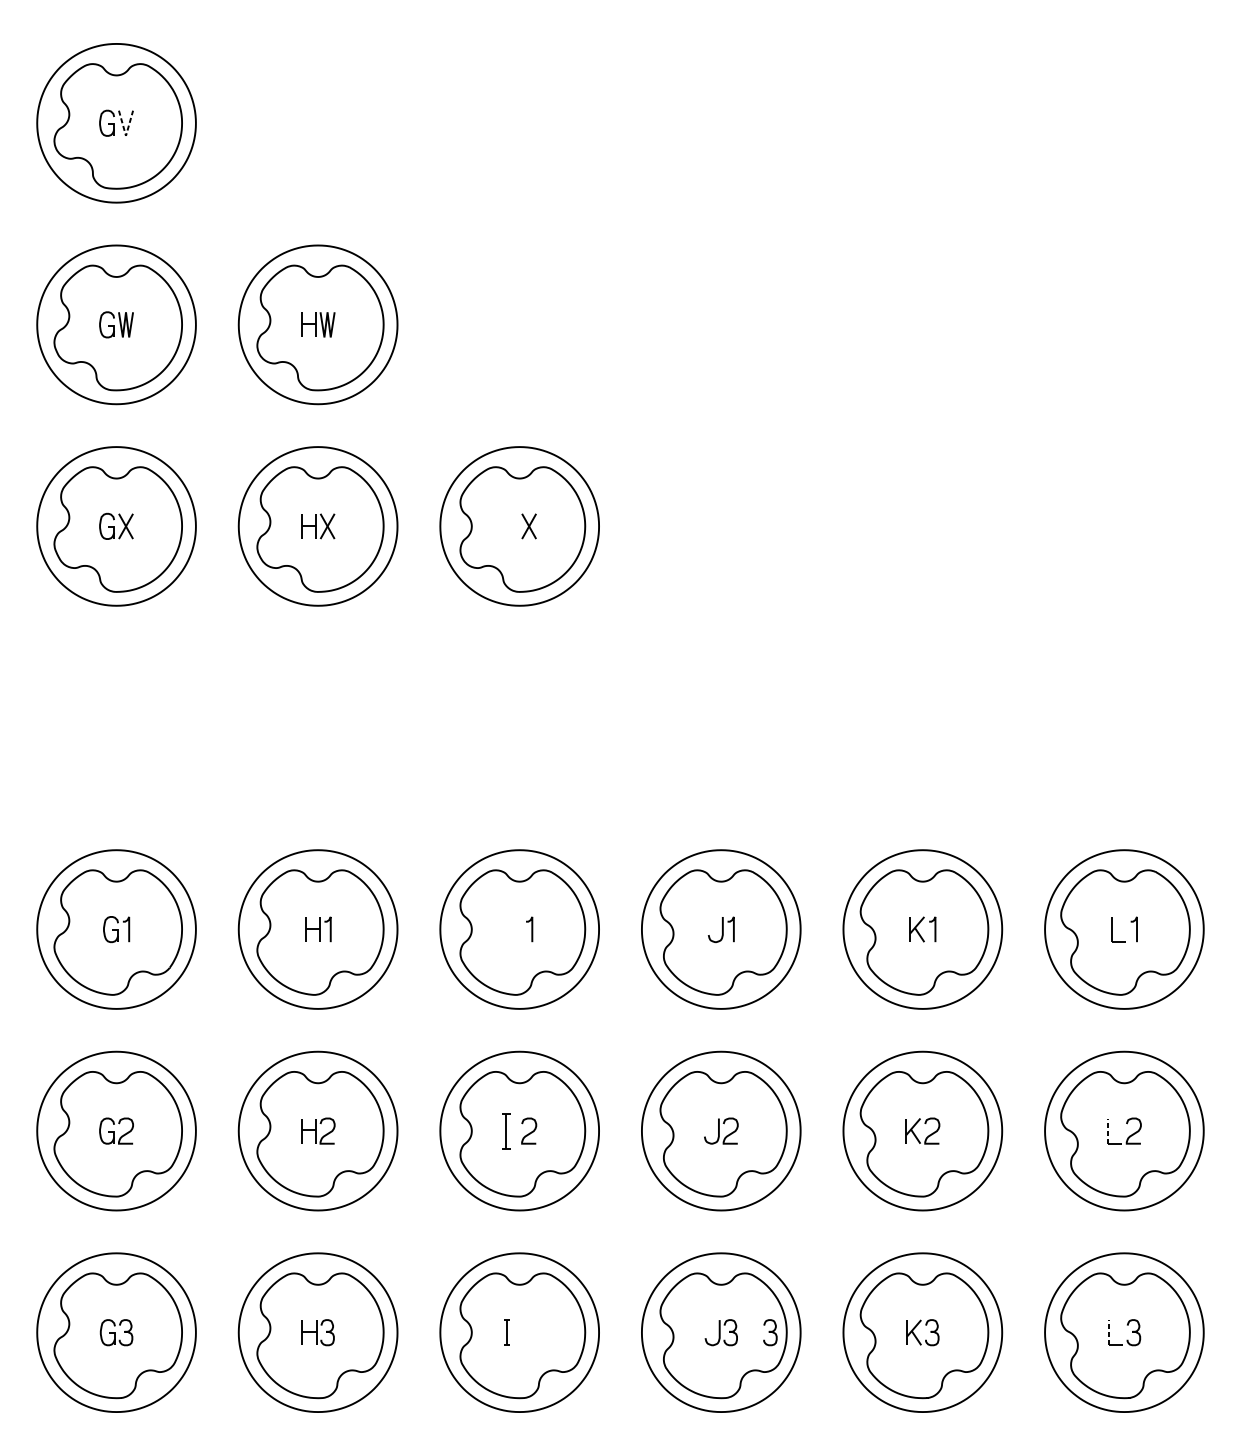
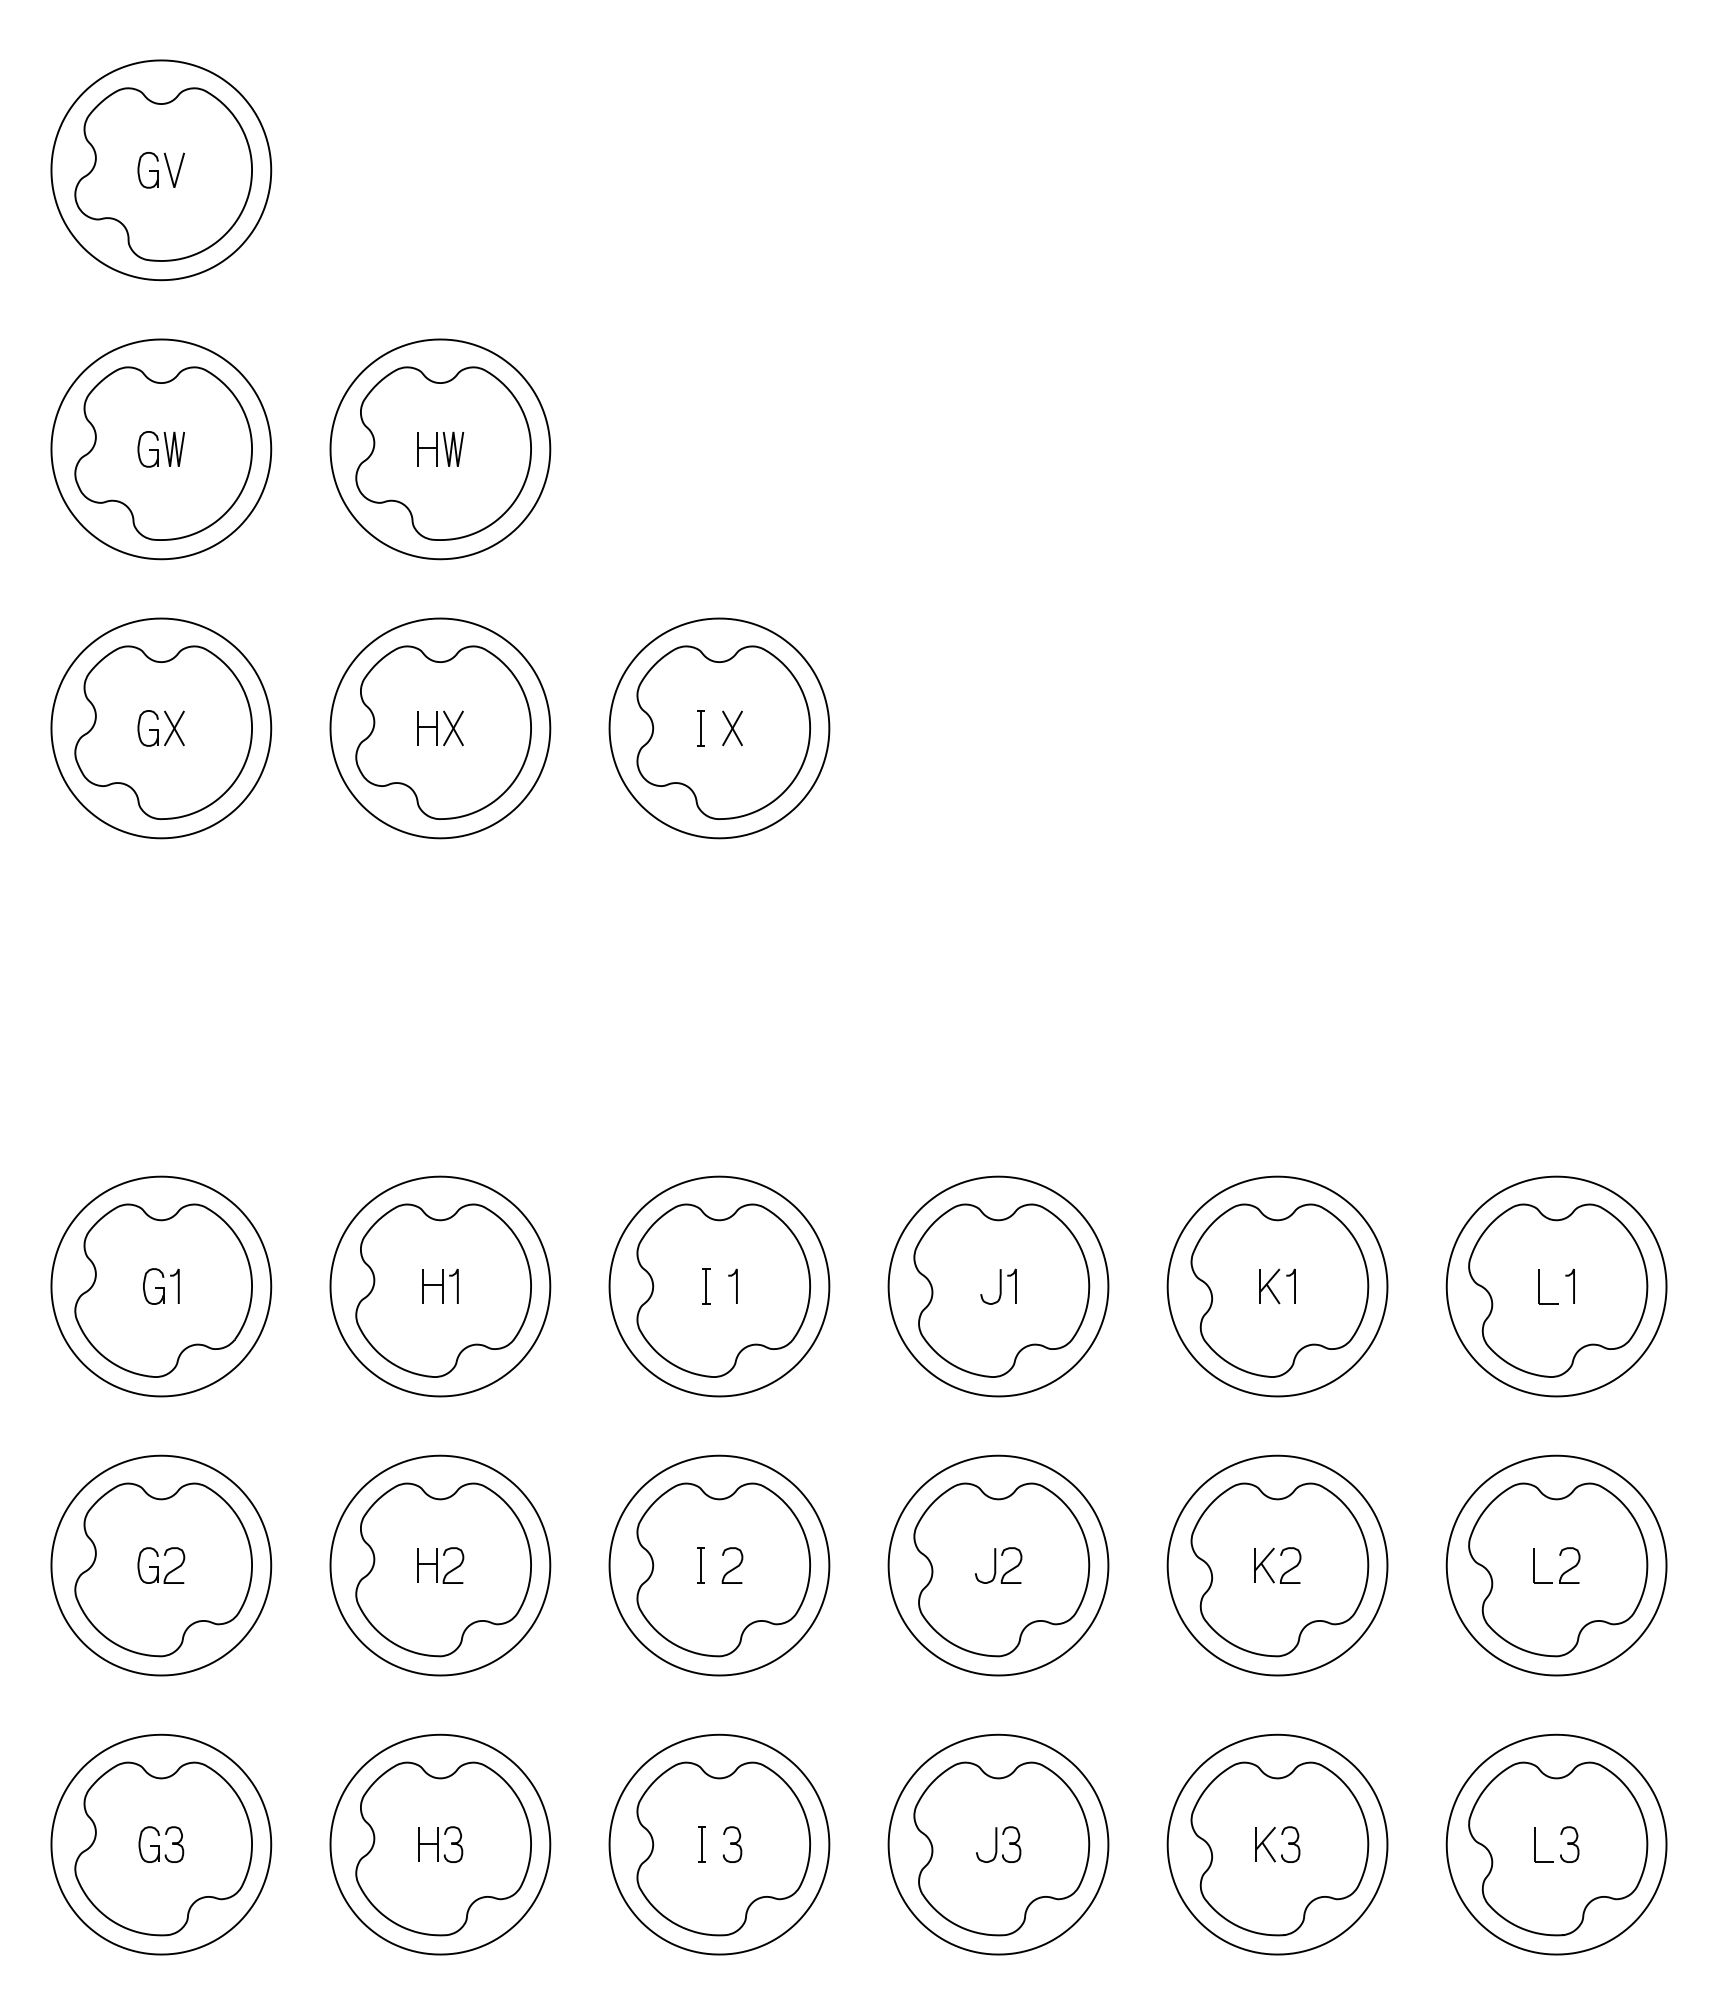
line: (126, 135) -> (174, 187), dashed -> solid
part: (506, 526) -> (700, 728), added
part: (510, 929) -> (706, 1286), added
part: (506, 1131) -> (700, 1565), size x0.71
line: (1107, 1131) -> (1533, 1565), dashed -> solid
curve: (770, 1332) -> (732, 1844), moved
line: (1108, 1332) -> (1534, 1844), dashed -> solid

